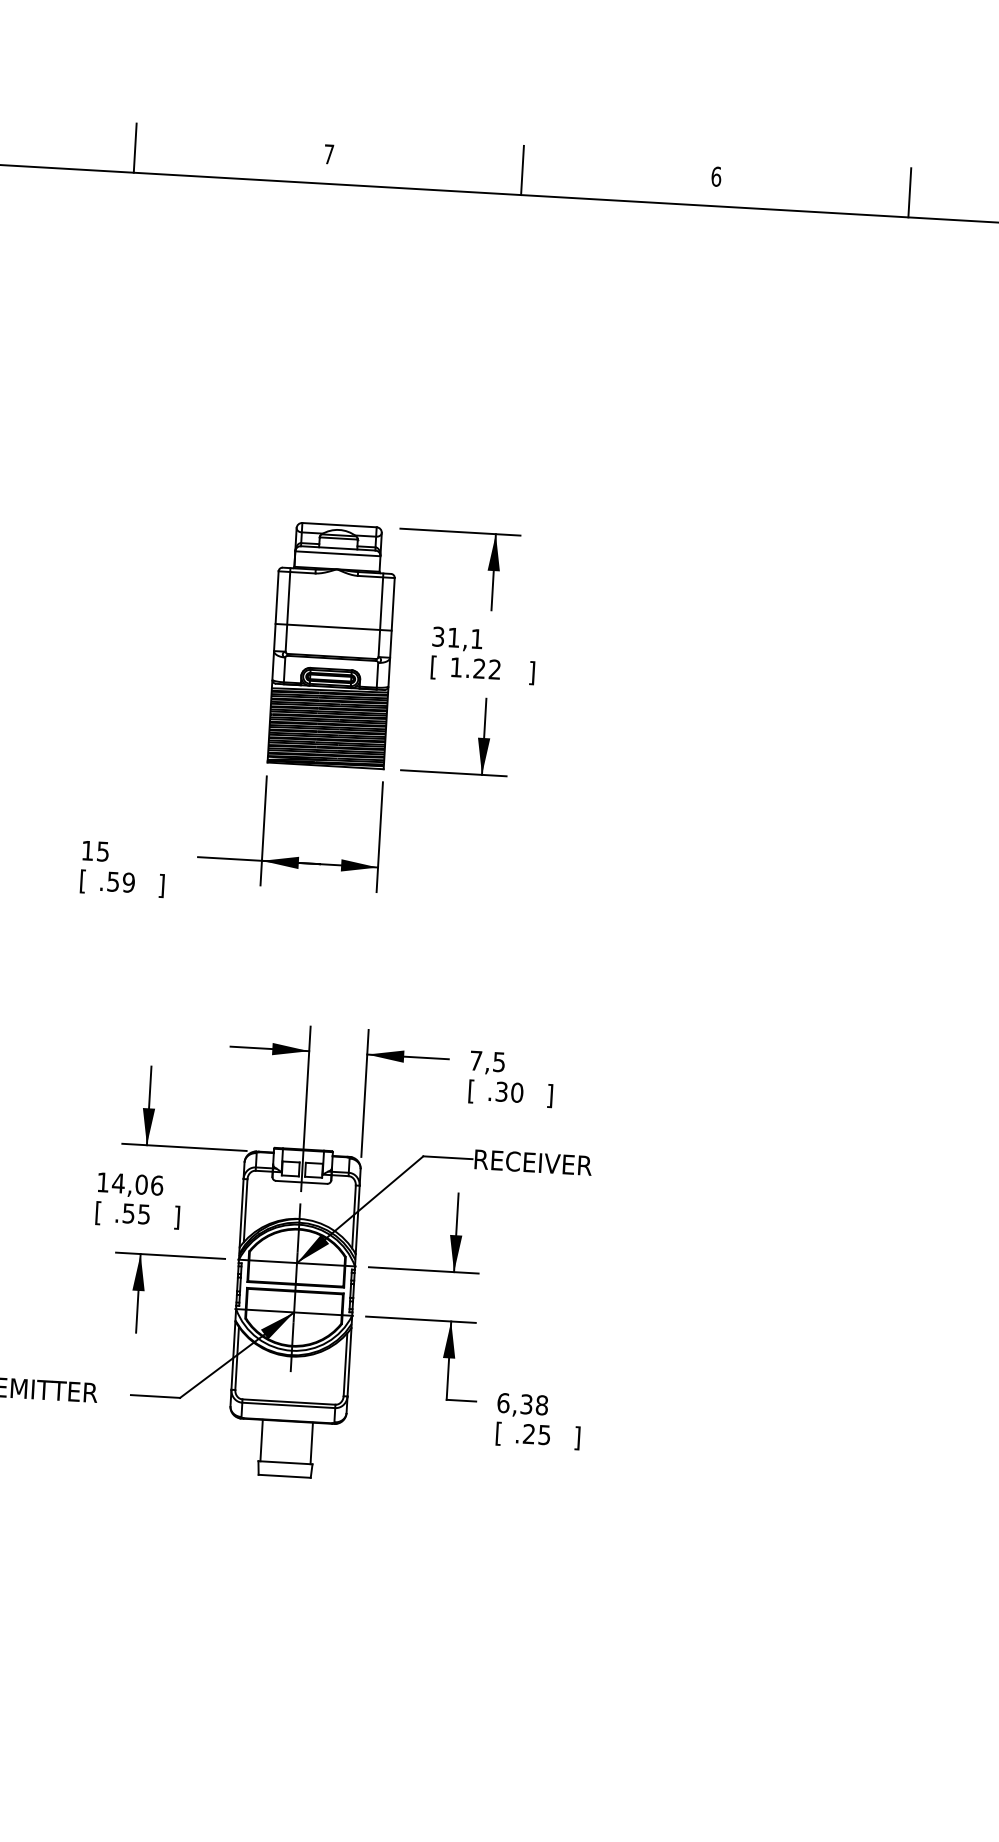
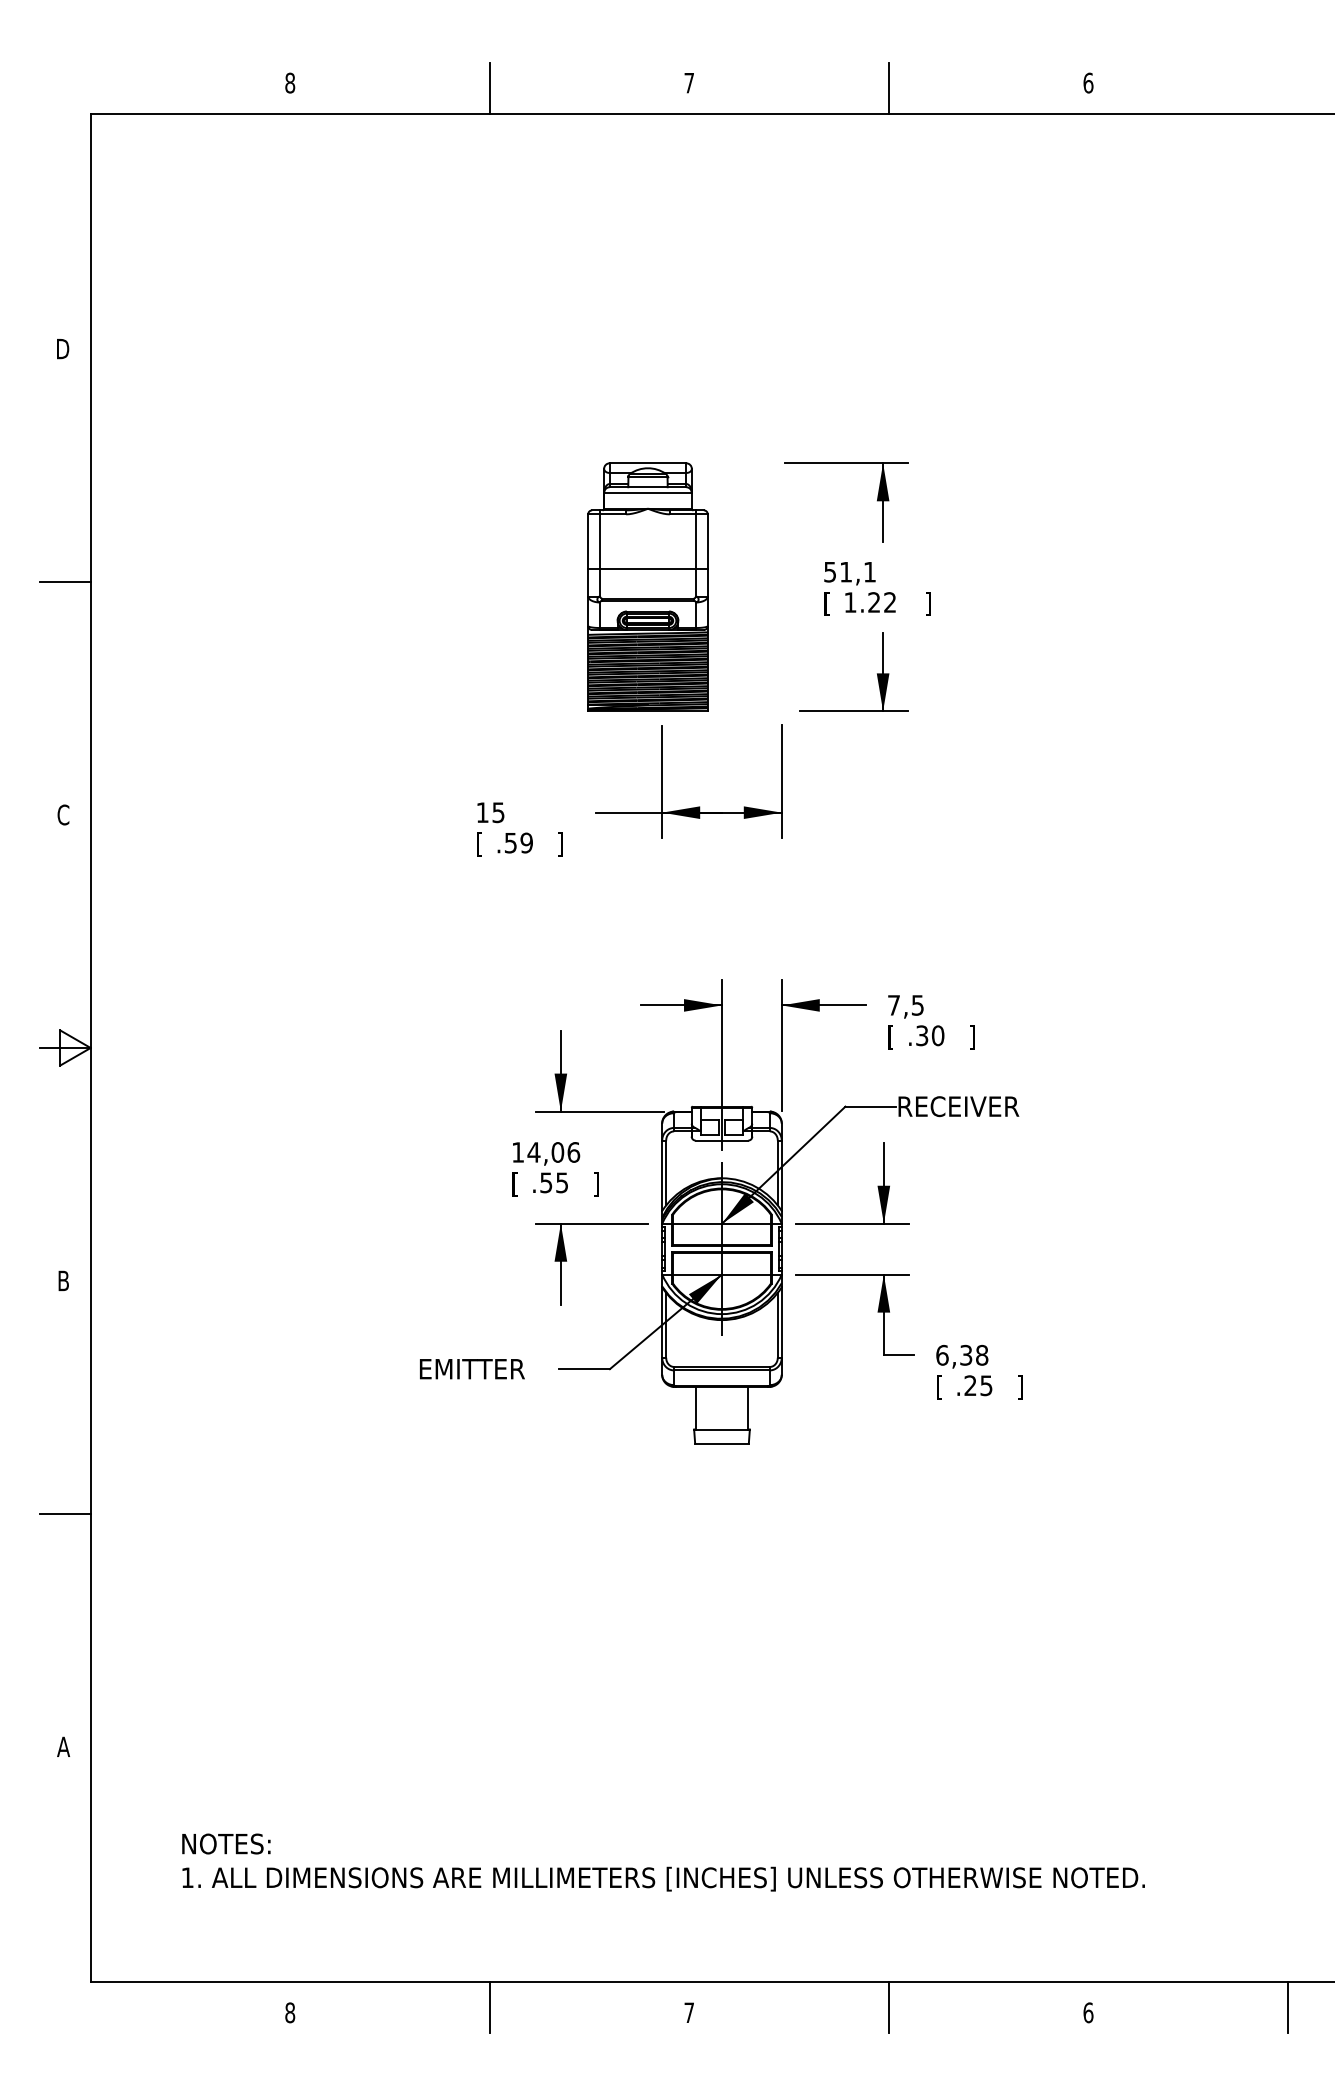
line: (910, 192) -> (1288, 87), removed
text: (438, 636) -> (830, 571), 31,1 -> 51,1
part: (332, 644) -> (647, 586), moved

